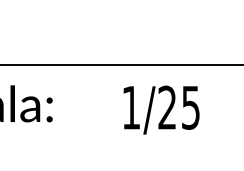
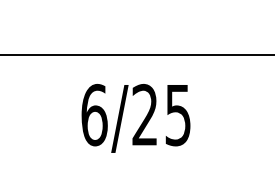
text: (131, 107) -> (94, 114), 1/25 -> 6/25

